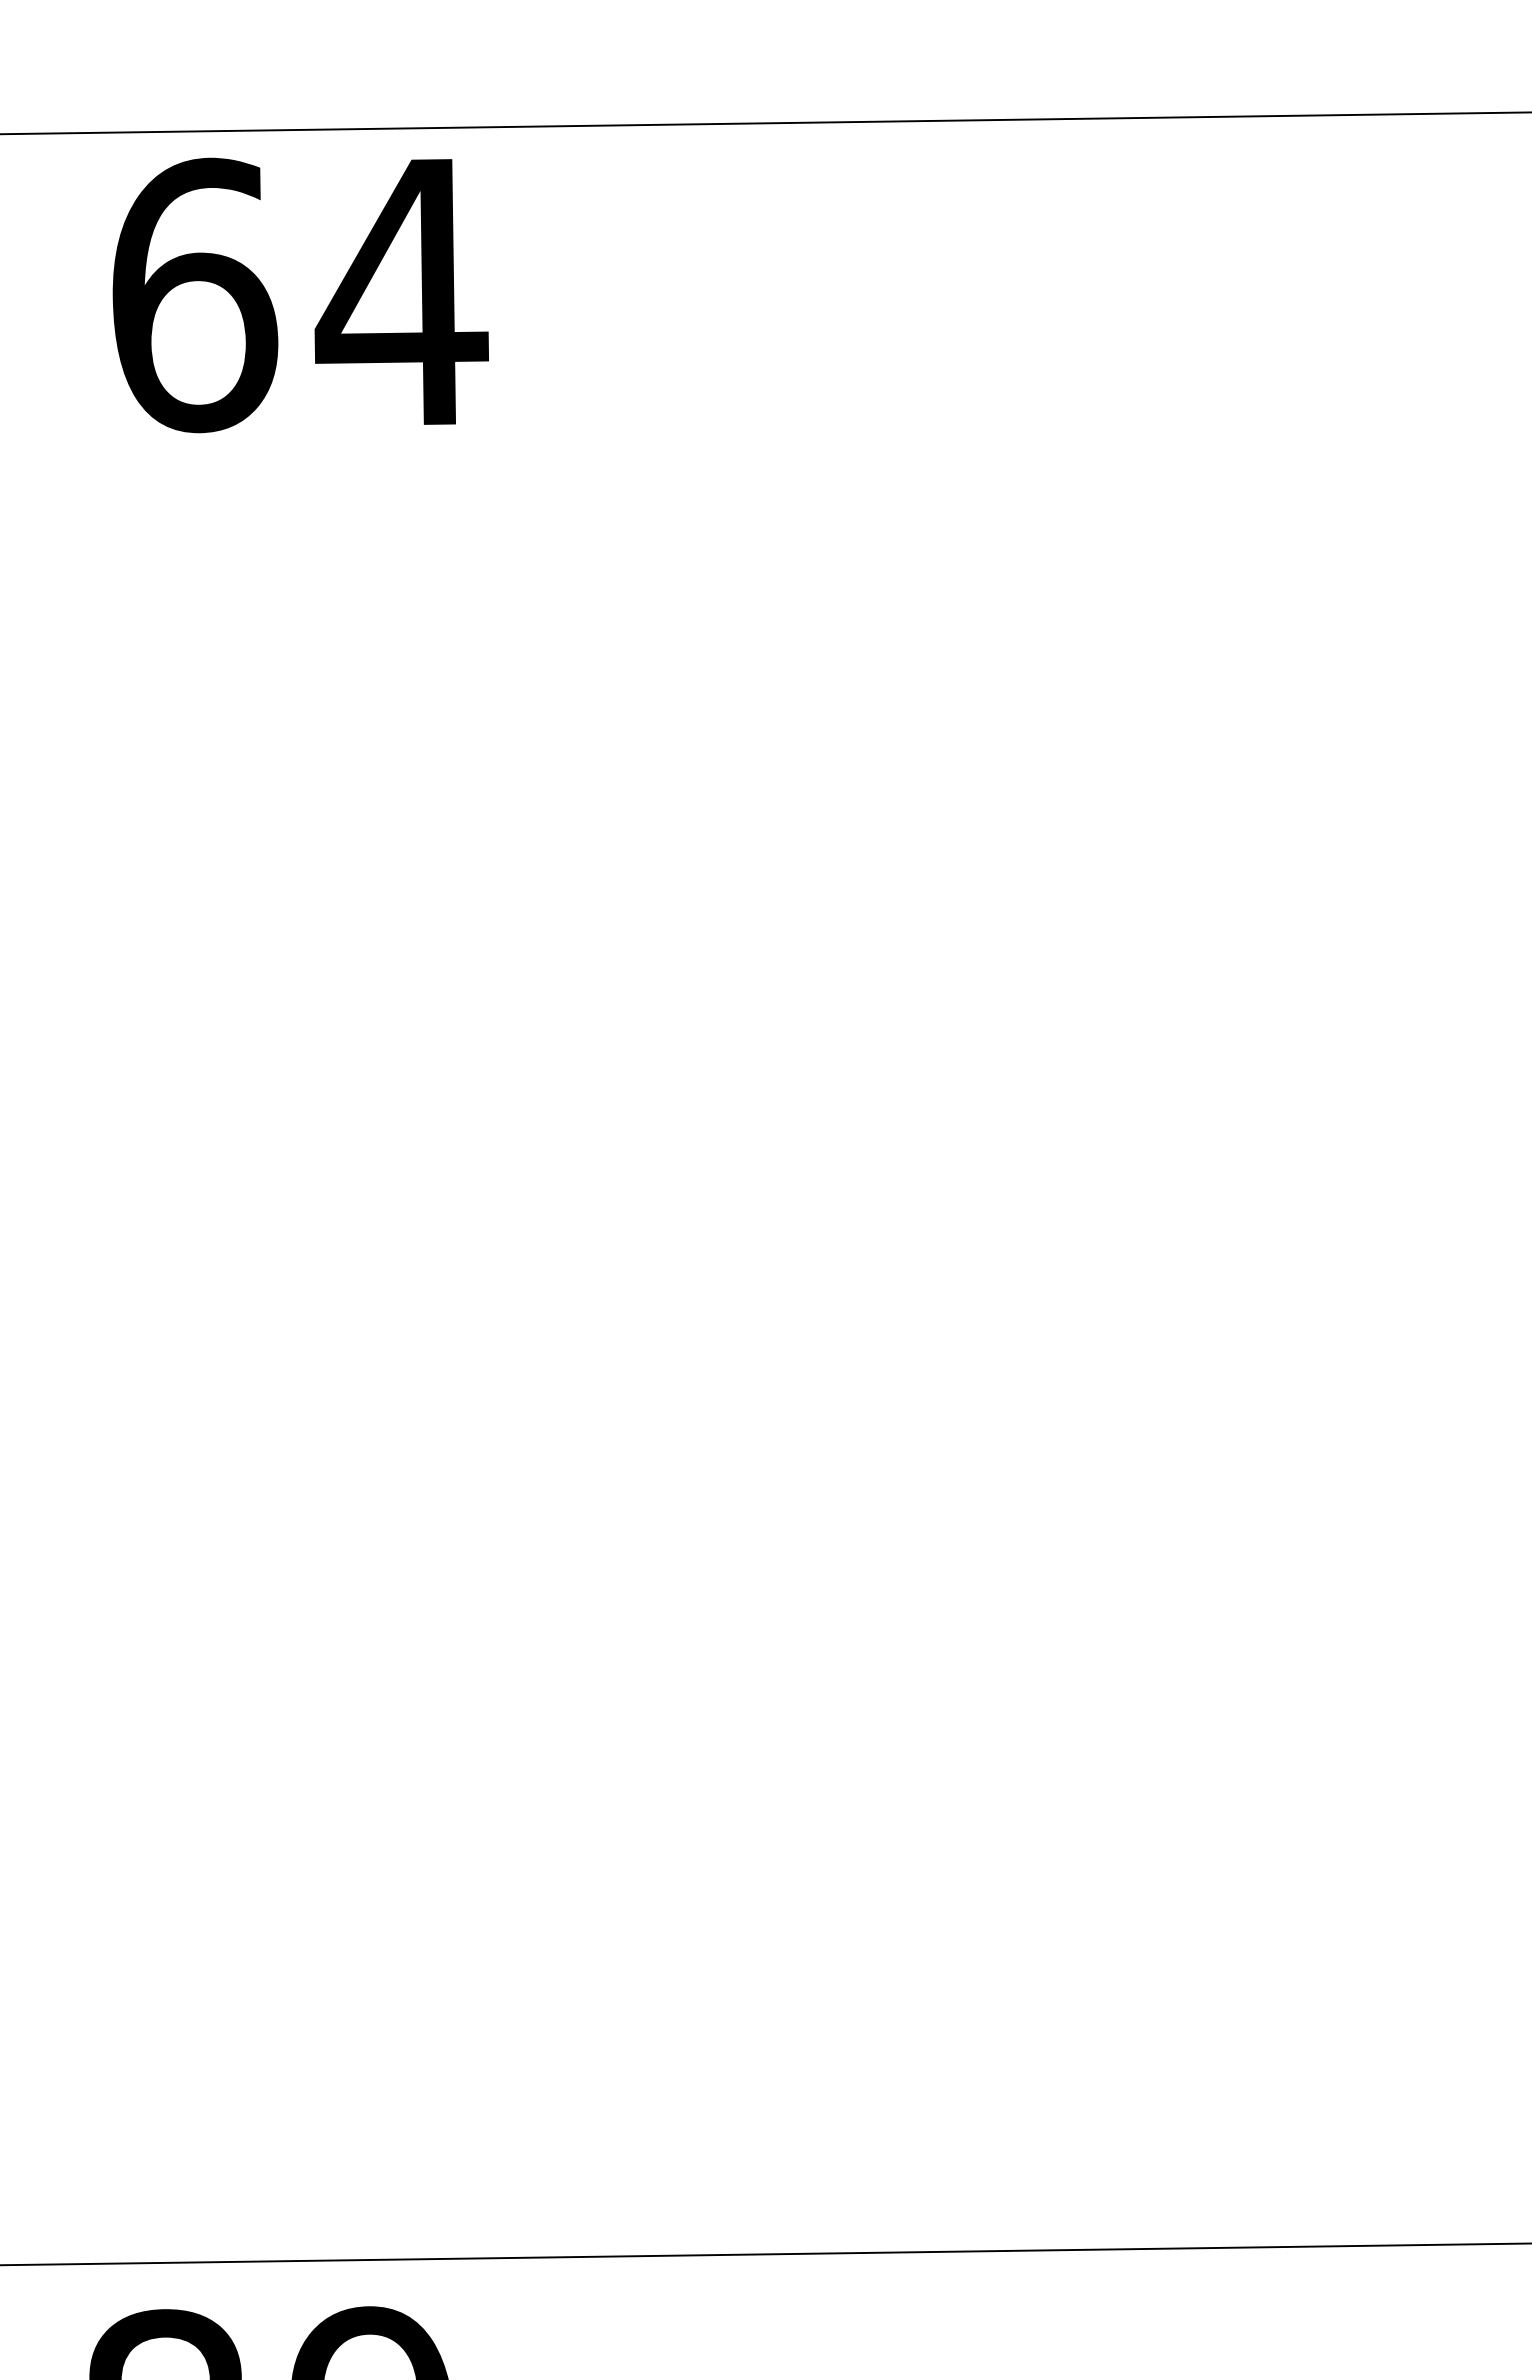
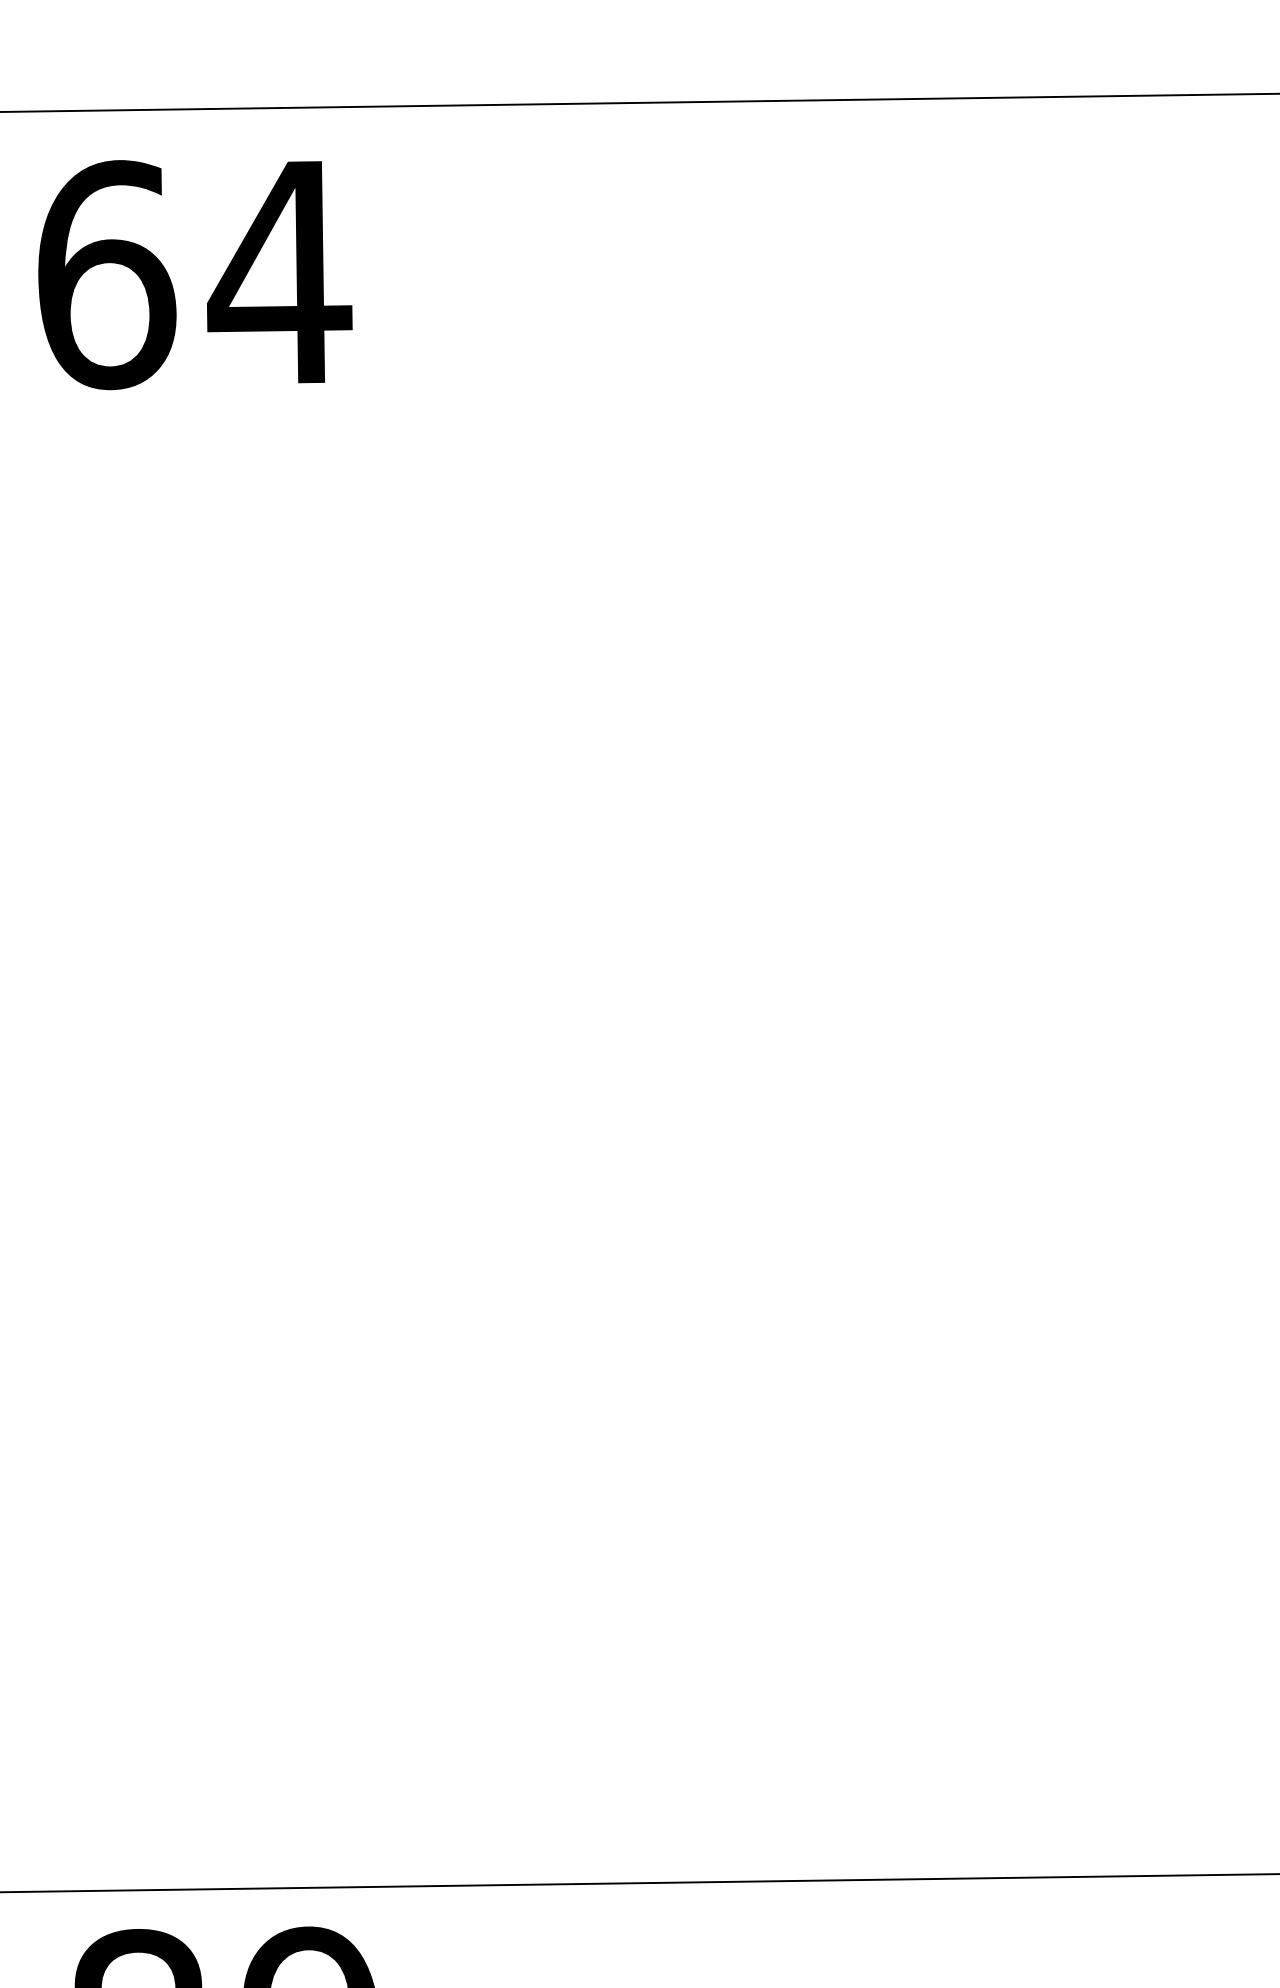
text: (300, 295) -> (195, 275), moved

